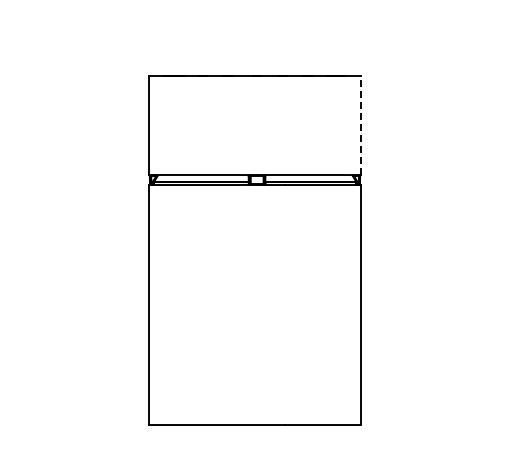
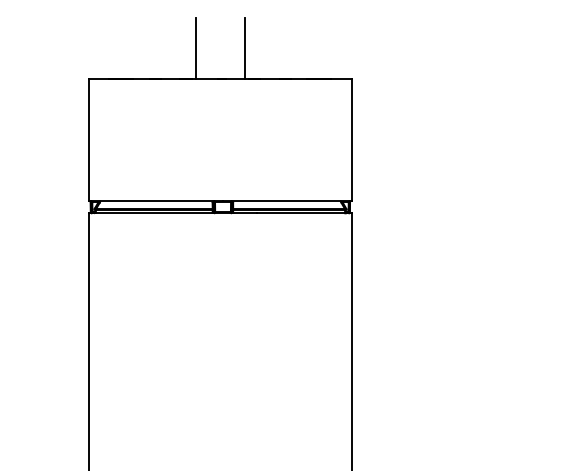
line: (235, 51) -> (196, 48), added
line: (274, 51) -> (244, 48), added
line: (361, 125) -> (351, 139), dashed -> solid

